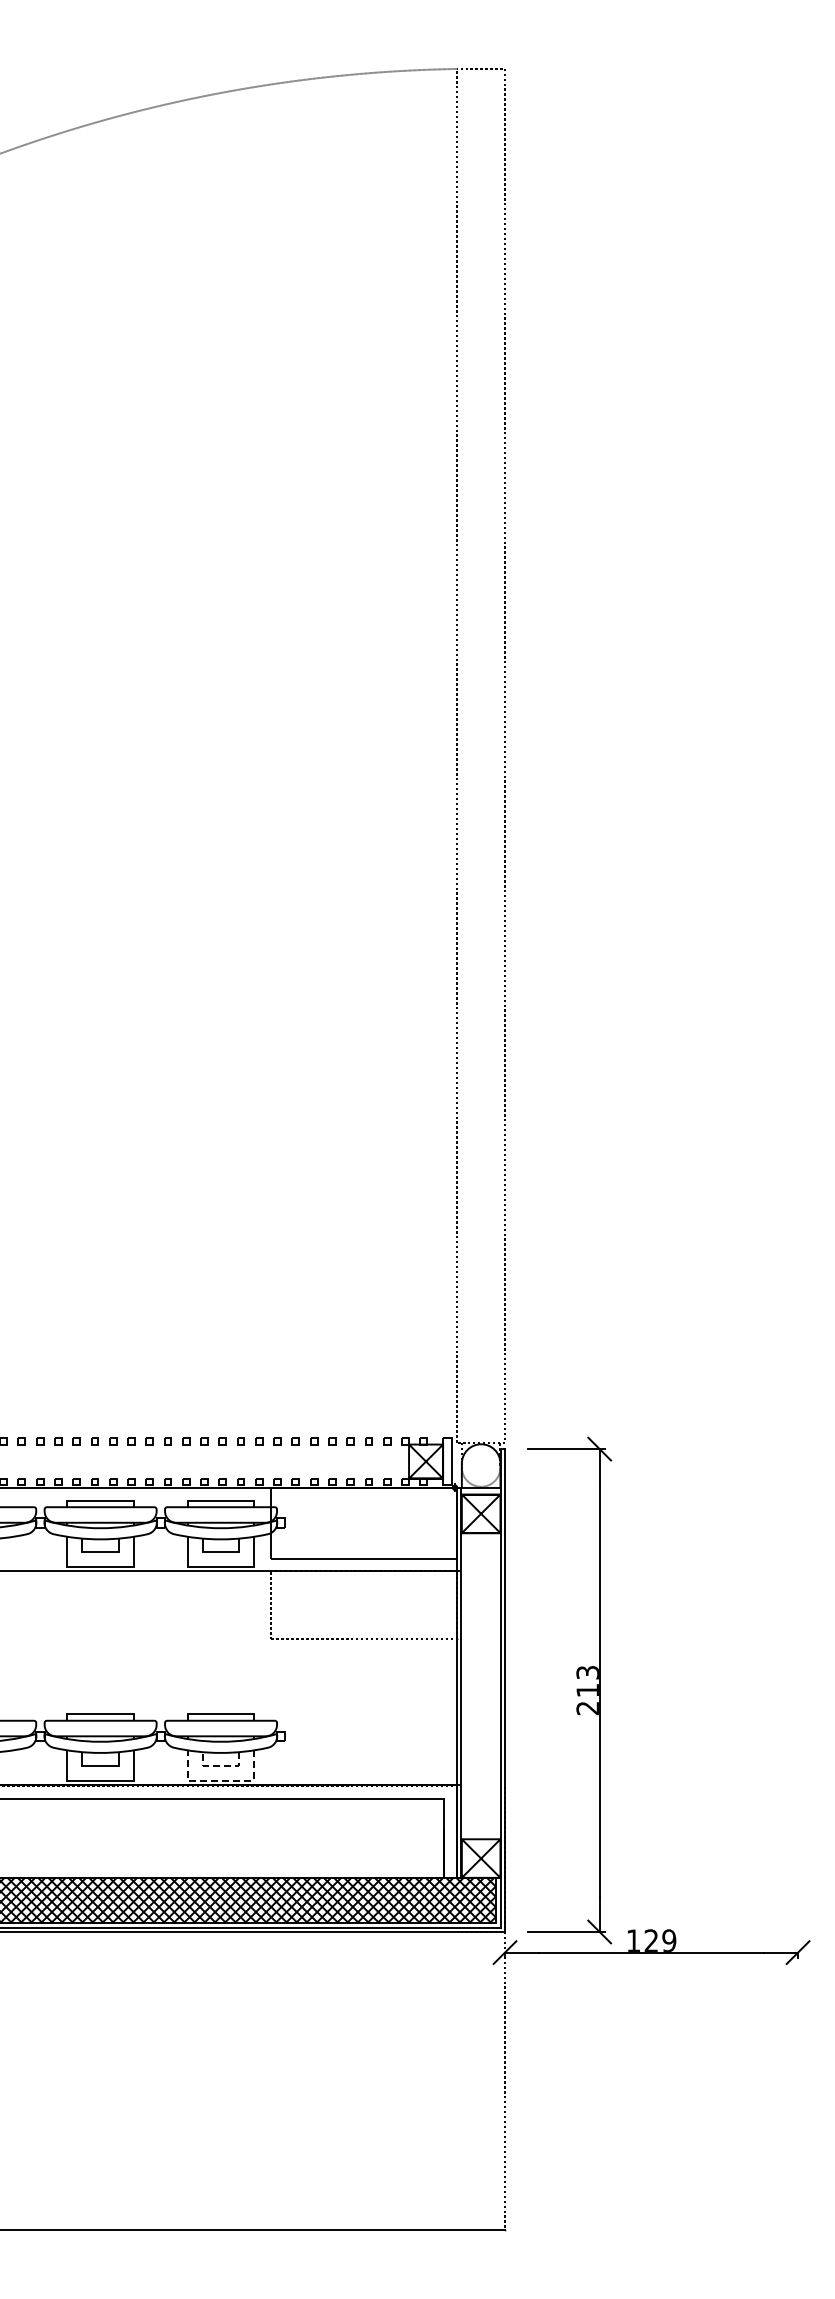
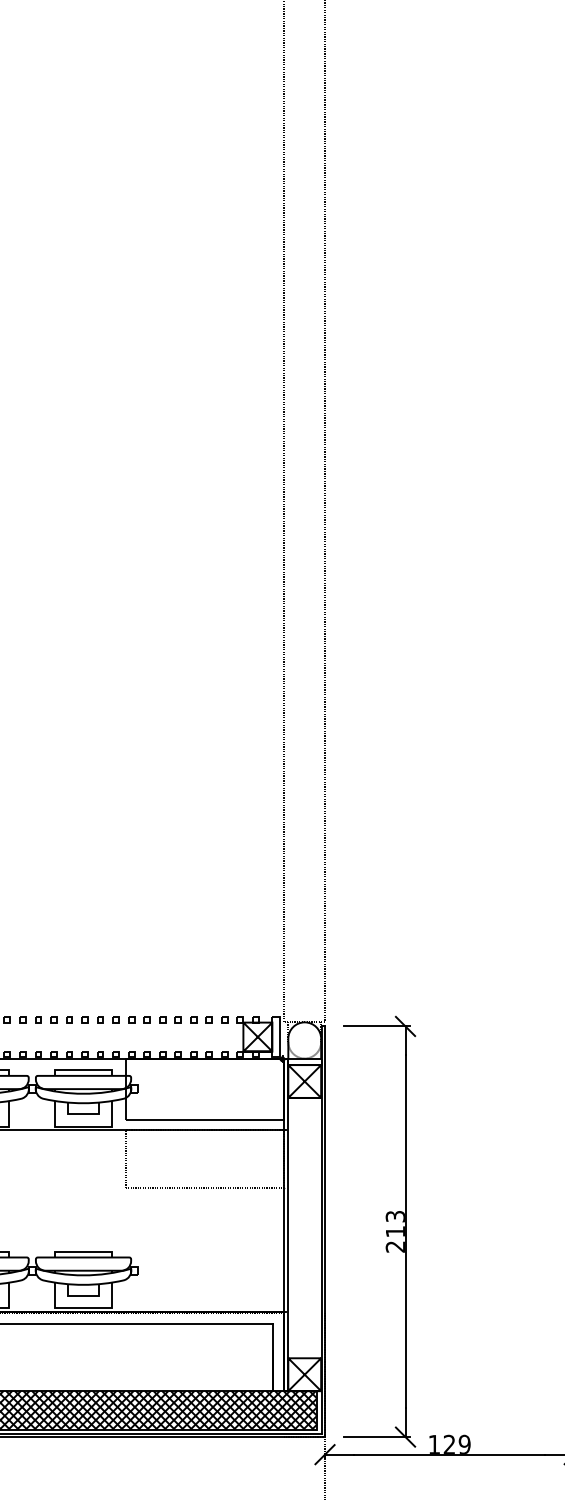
line: (220, 1765) -> (83, 1295), dashed -> solid
line: (220, 1780) -> (83, 1308), dashed -> solid

